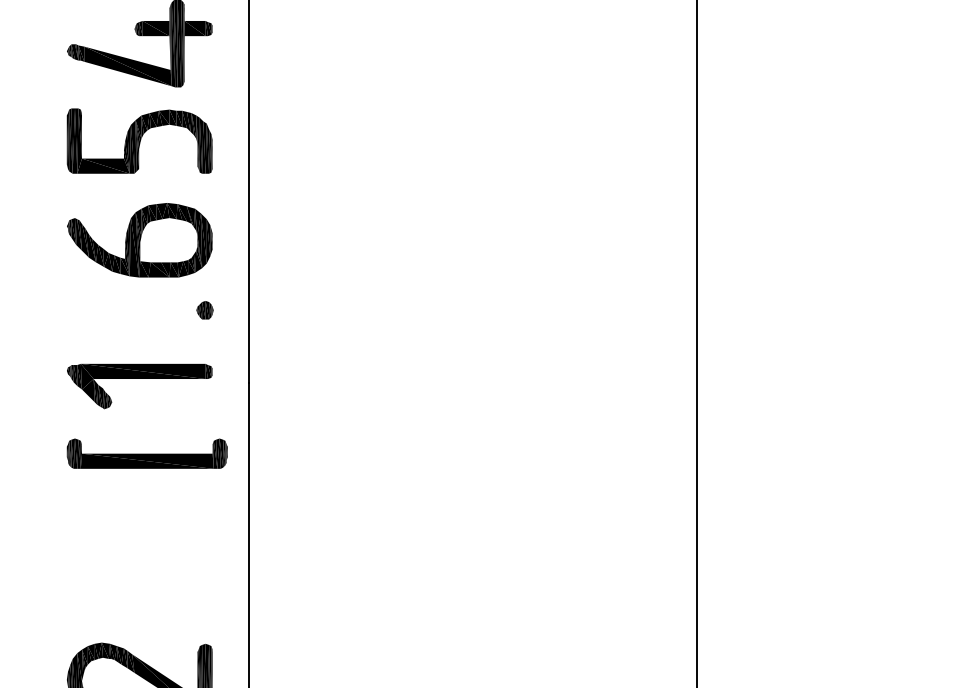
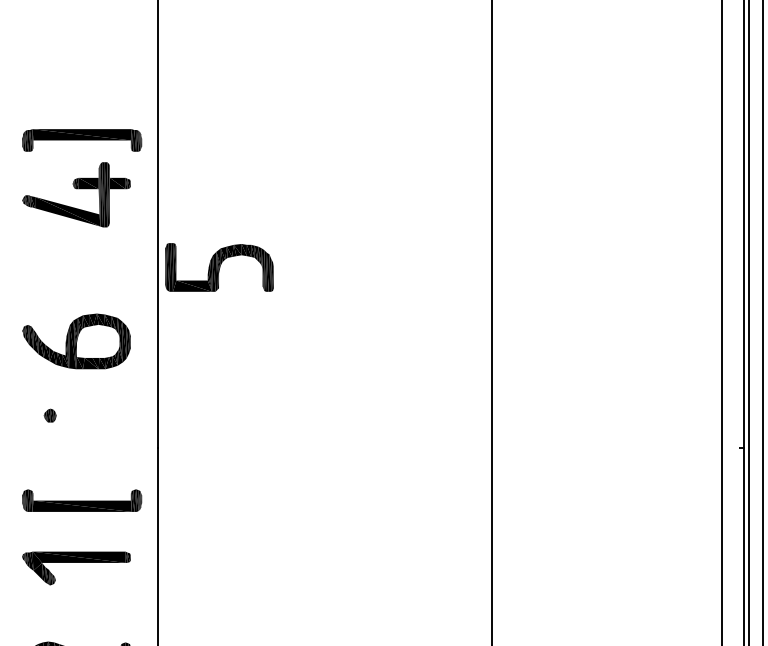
part: (139, 141) -> (219, 267), moved
part: (204, 310) -> (49, 415), moved
part: (139, 386) -> (76, 568), moved

